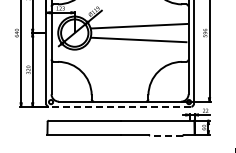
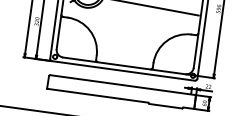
line: (119, 106) -> (122, 70), dashed -> solid
line: (165, 135) -> (165, 105), dashed -> solid

